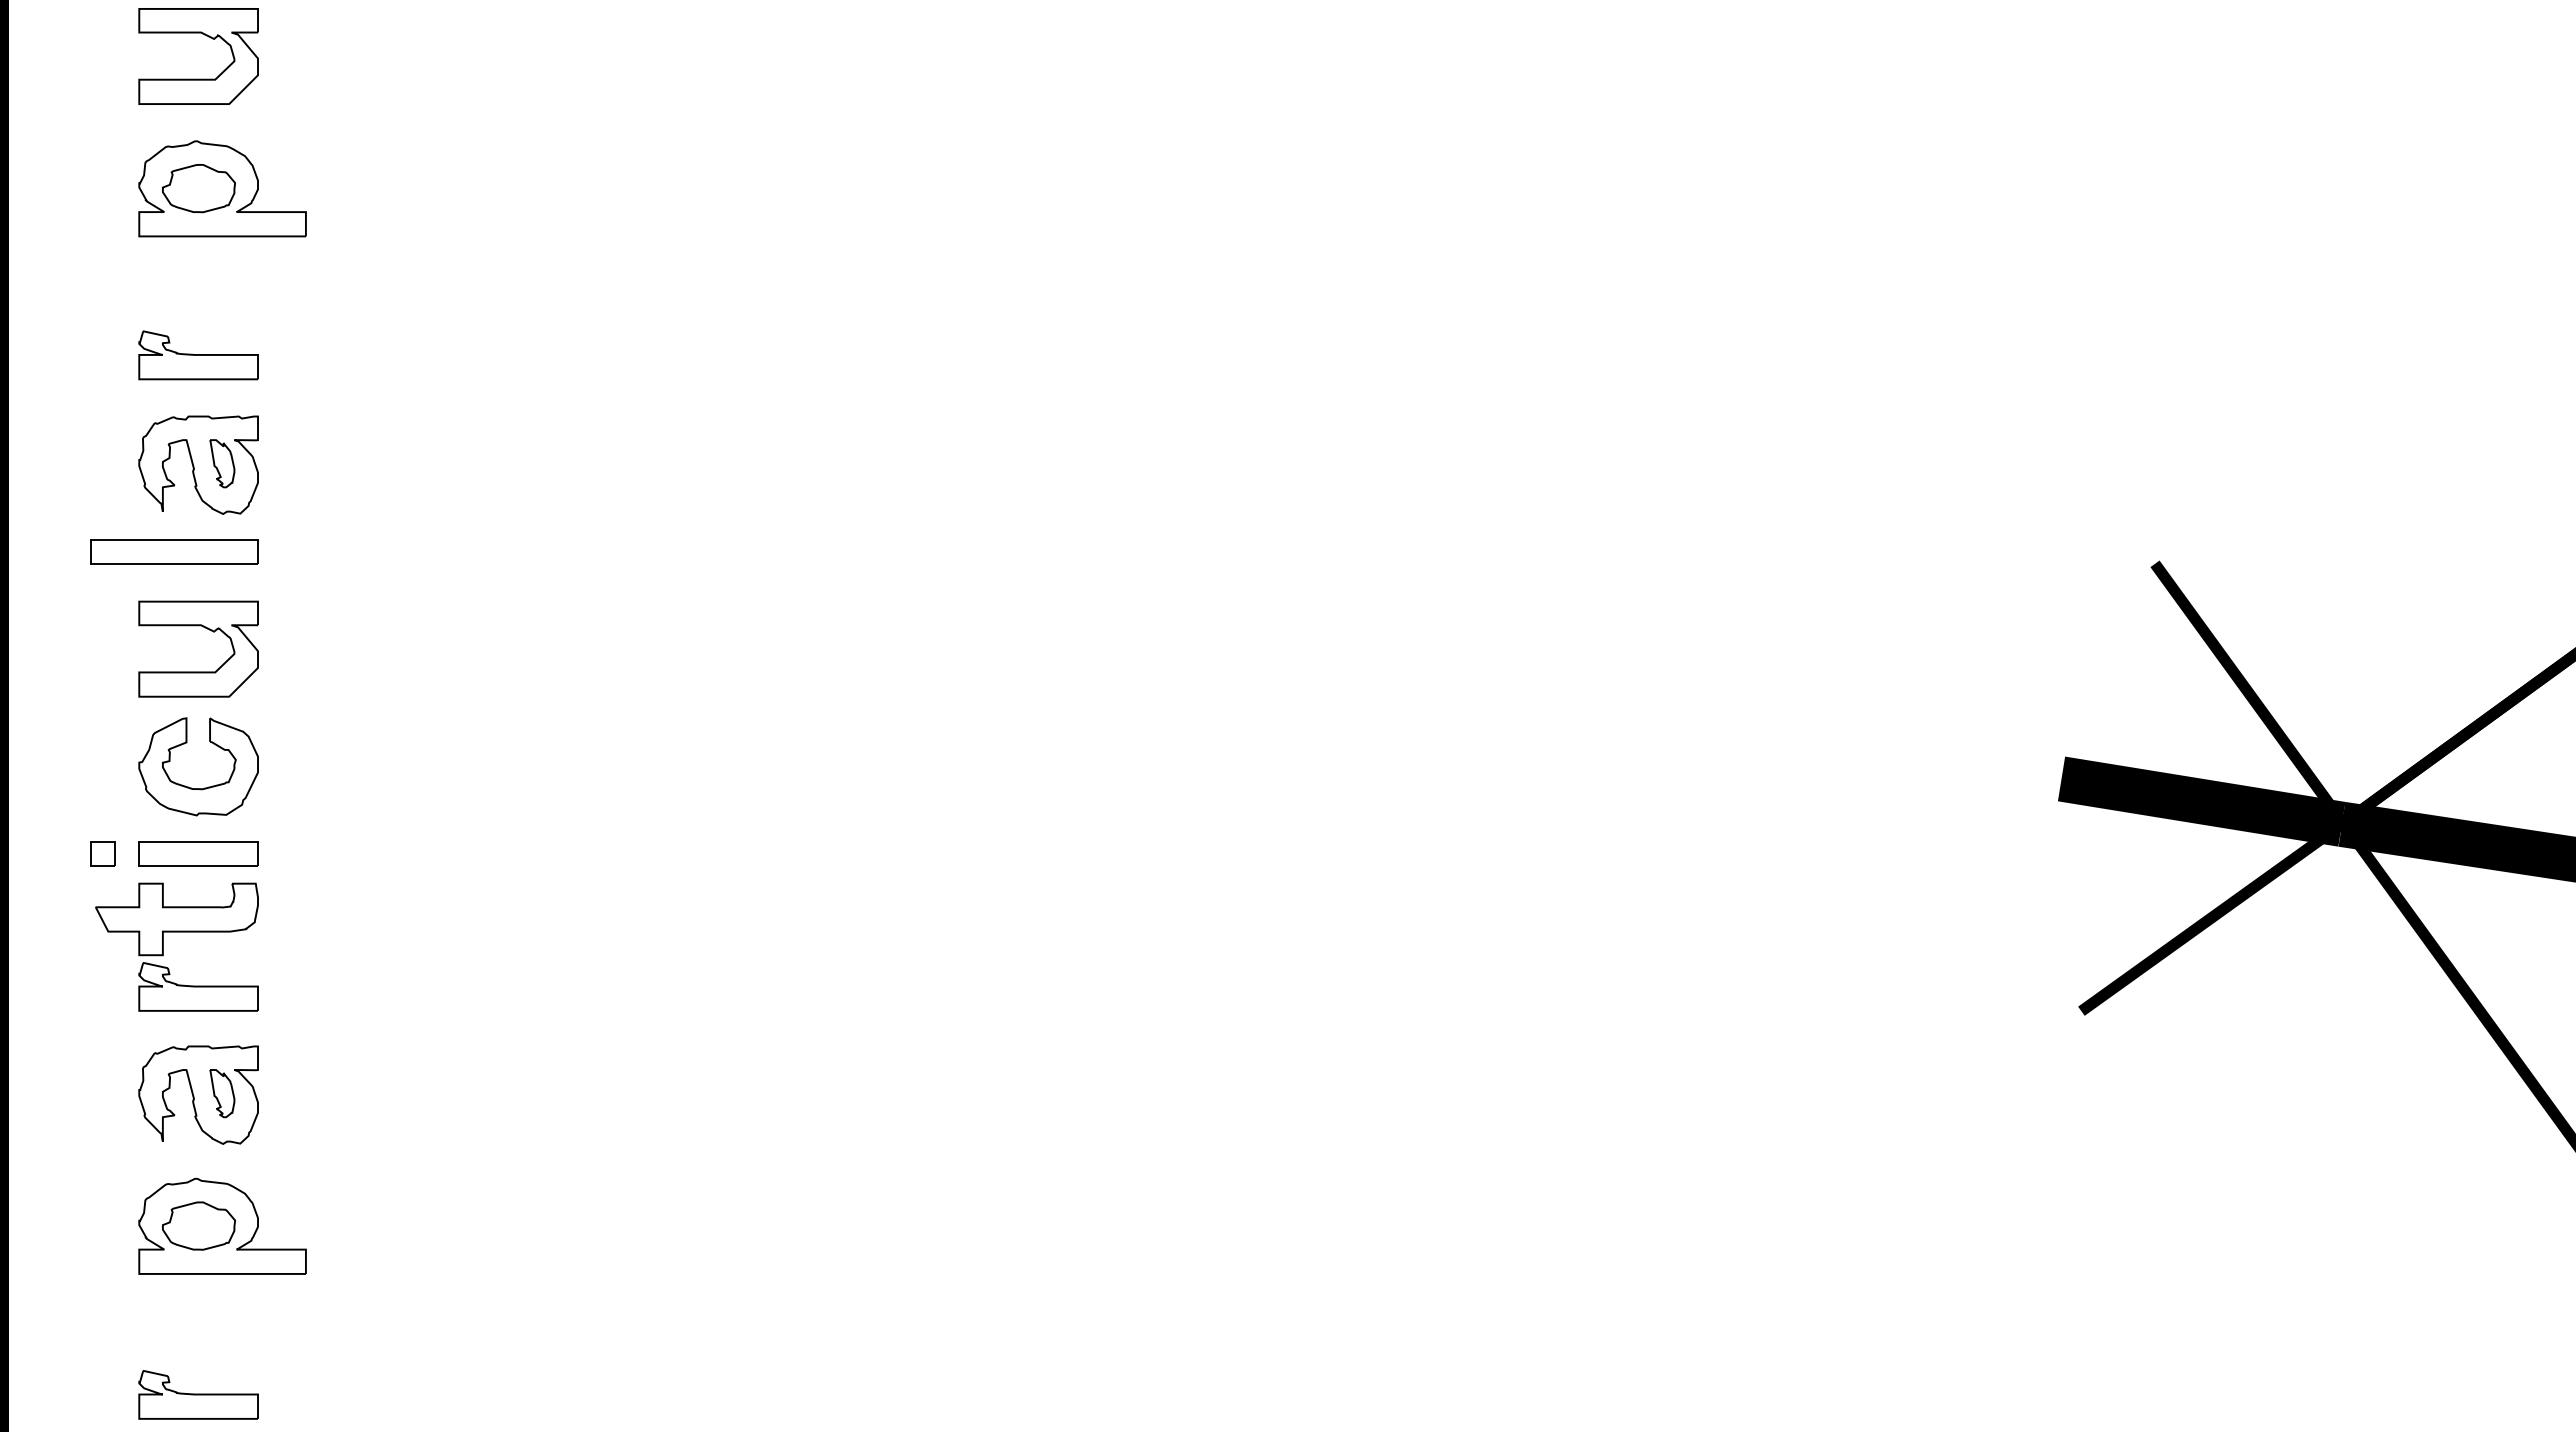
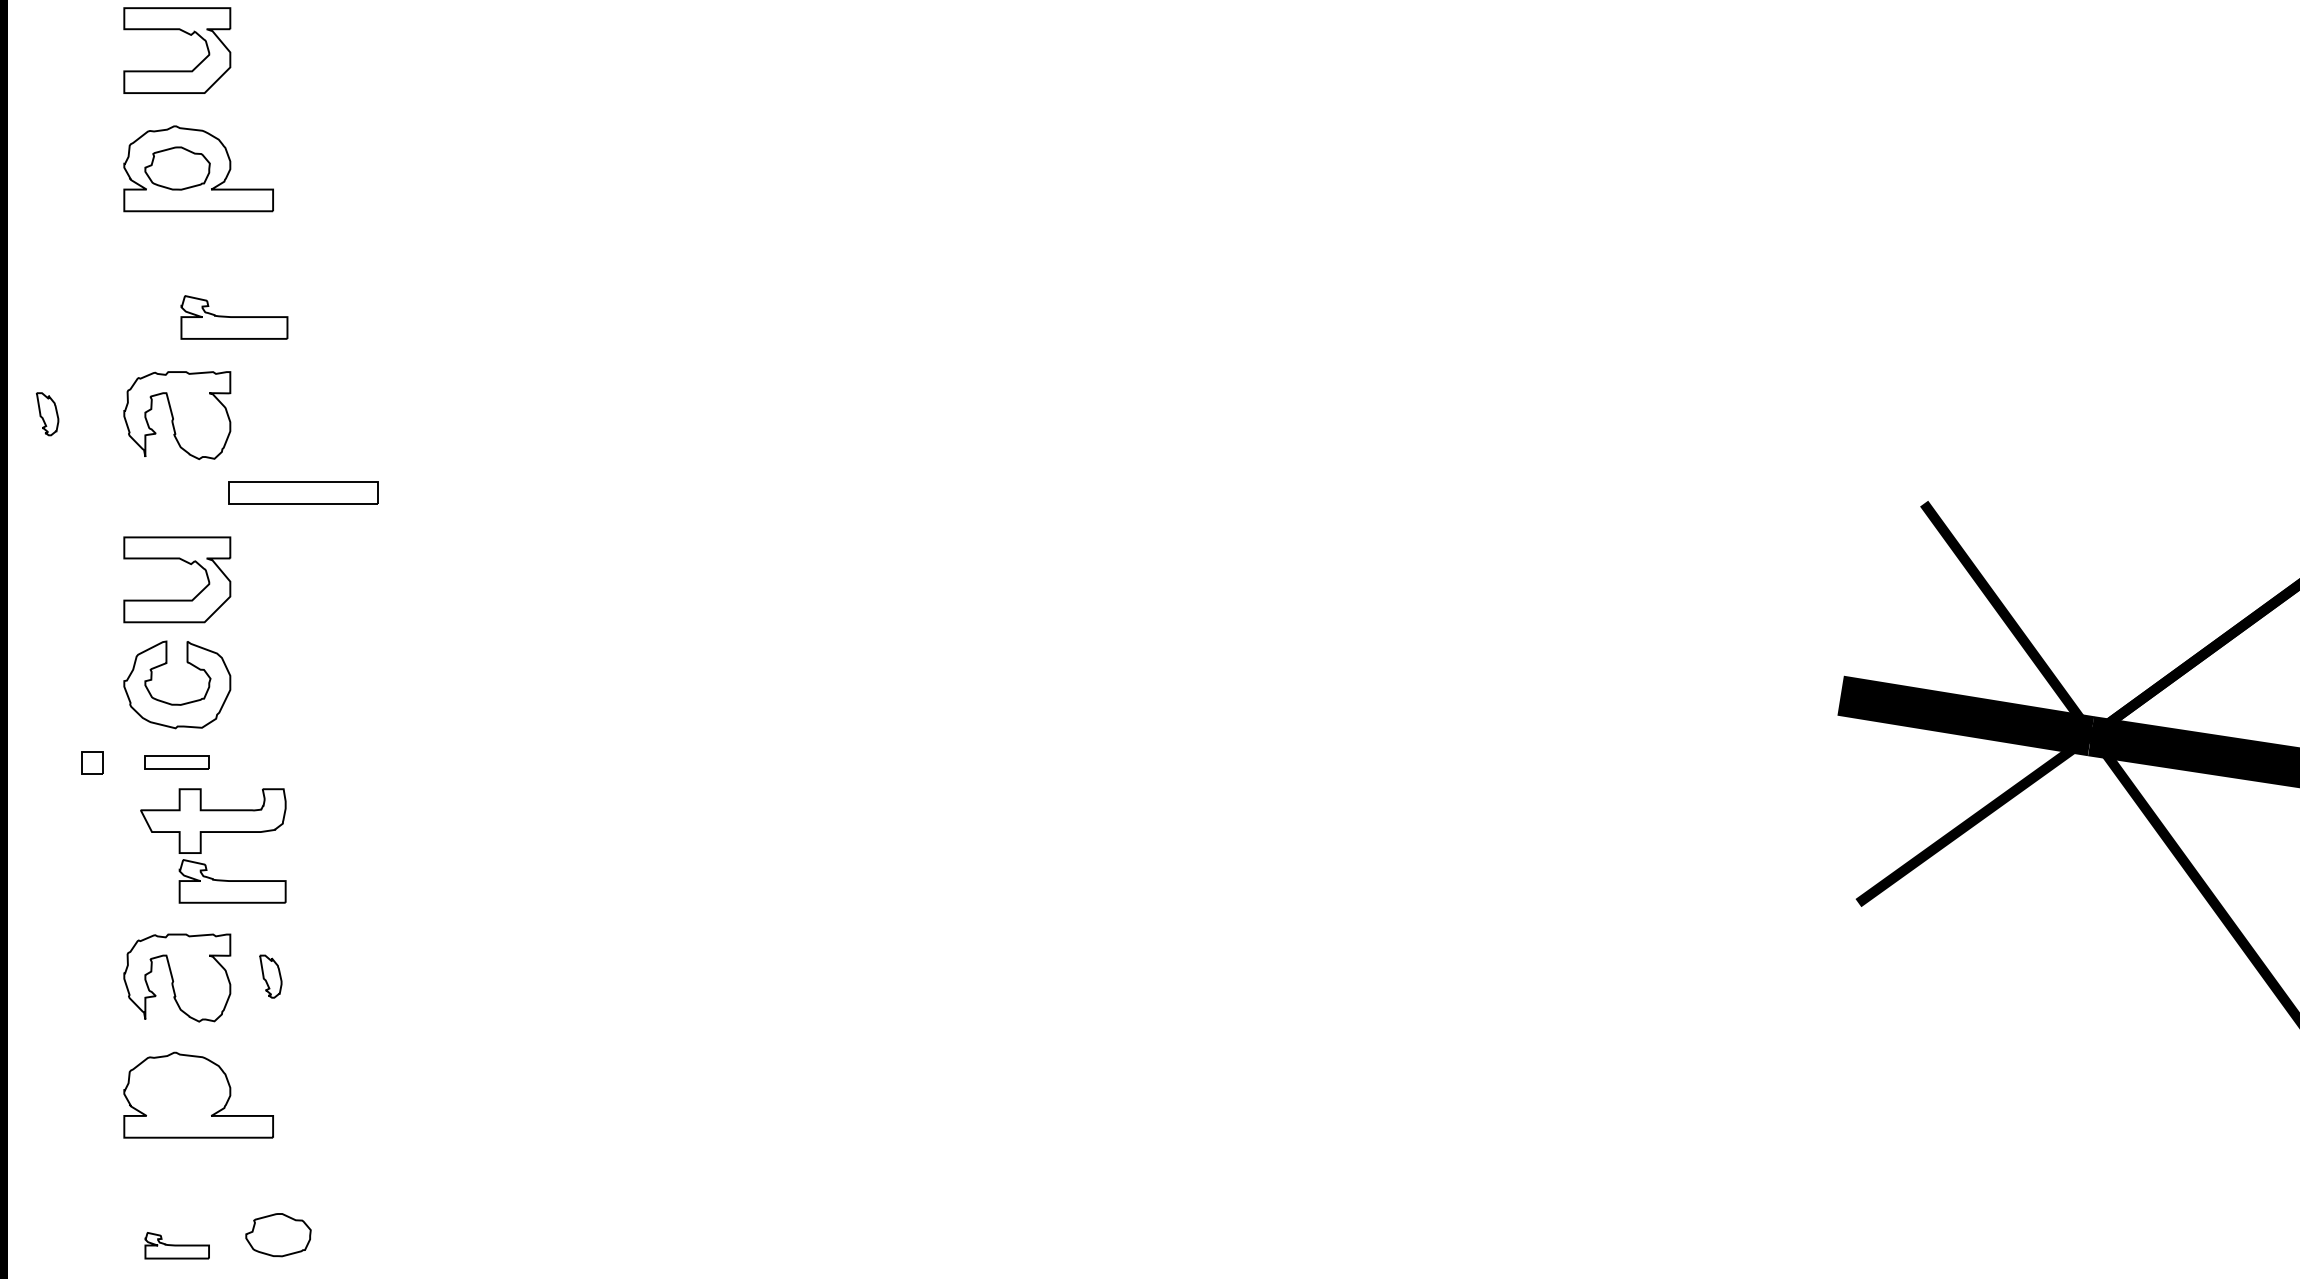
part: (198, 355) -> (234, 317), moved
part: (222, 463) -> (47, 414), moved
part: (174, 551) -> (303, 492), moved
part: (198, 853) -> (177, 762), size x0.6
part: (163, 946) -> (201, 845), moved
part: (222, 1093) -> (270, 976), moved
part: (198, 1225) -> (278, 1234), moved
part: (198, 1394) -> (177, 1245), size x0.6

